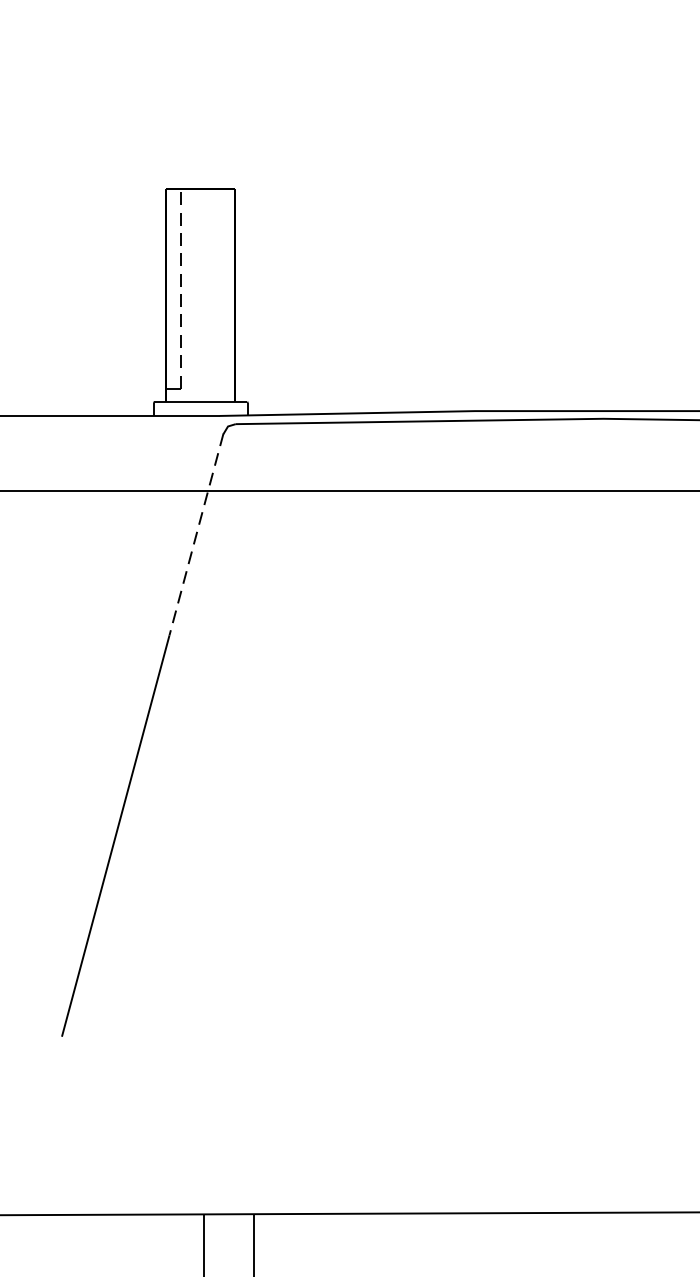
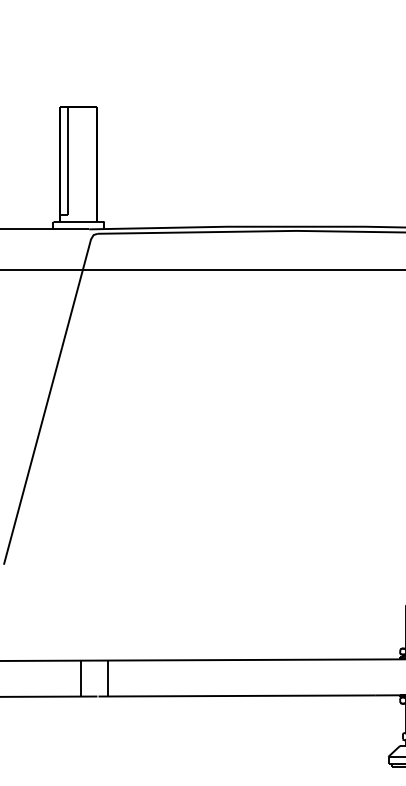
line: (181, 288) -> (68, 160), dashed -> solid
line: (196, 534) -> (76, 293), dashed -> solid

